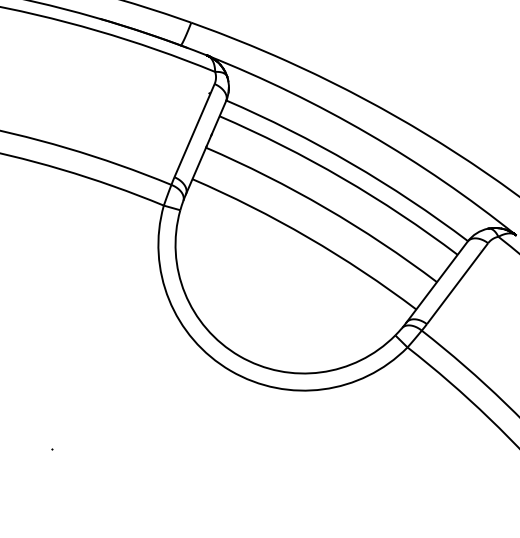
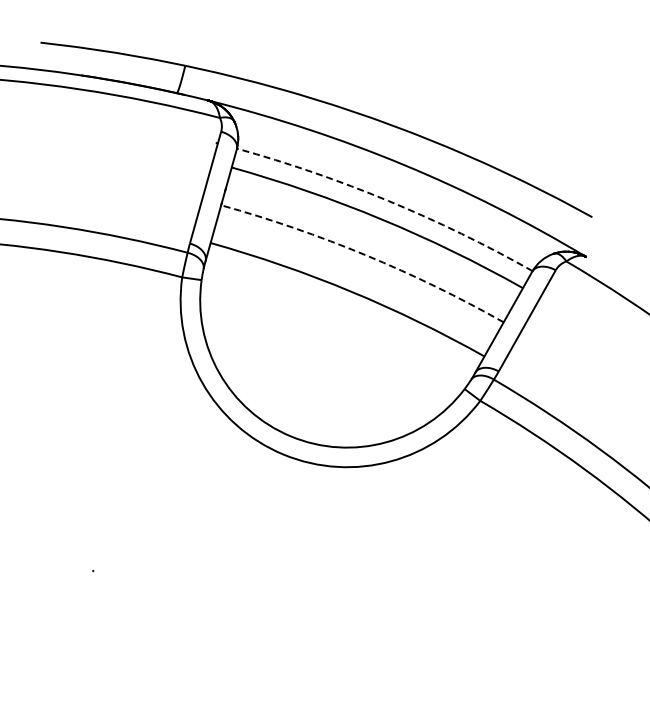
arc: (351, 163) -> (388, 200), solid -> dashed
arc: (325, 208) -> (365, 255), solid -> dashed

